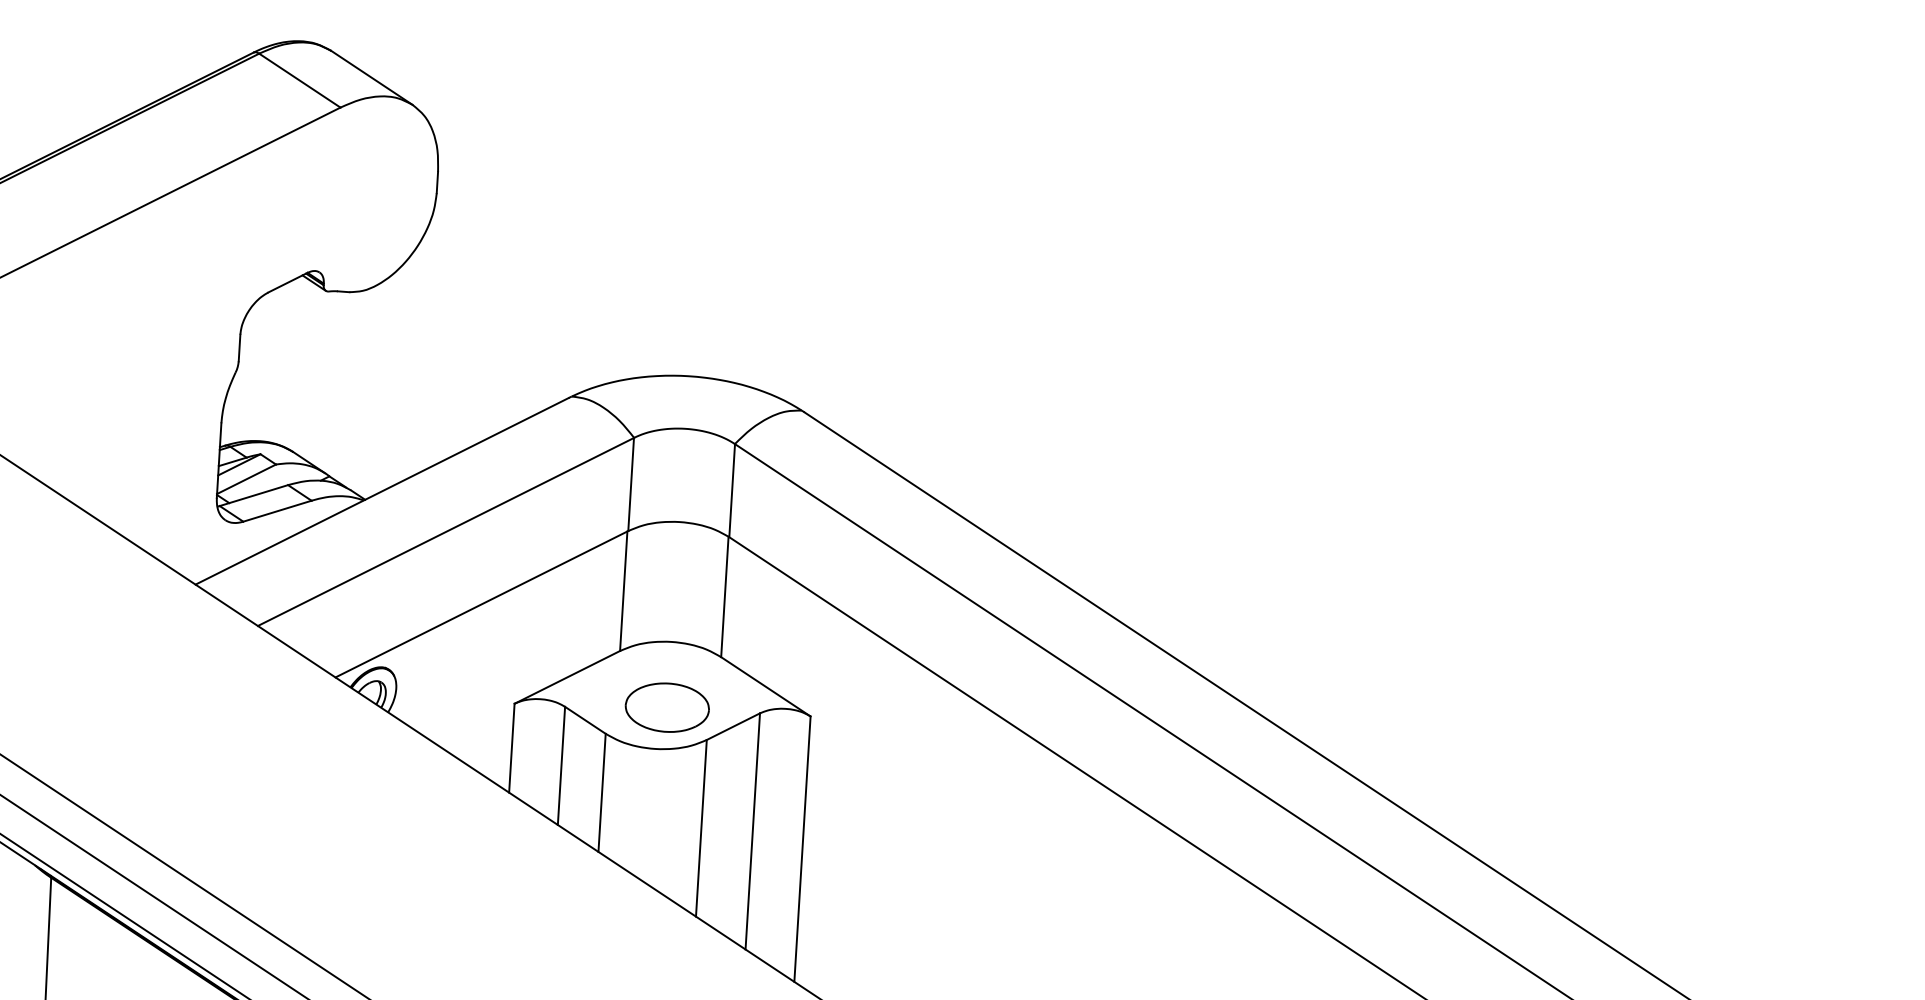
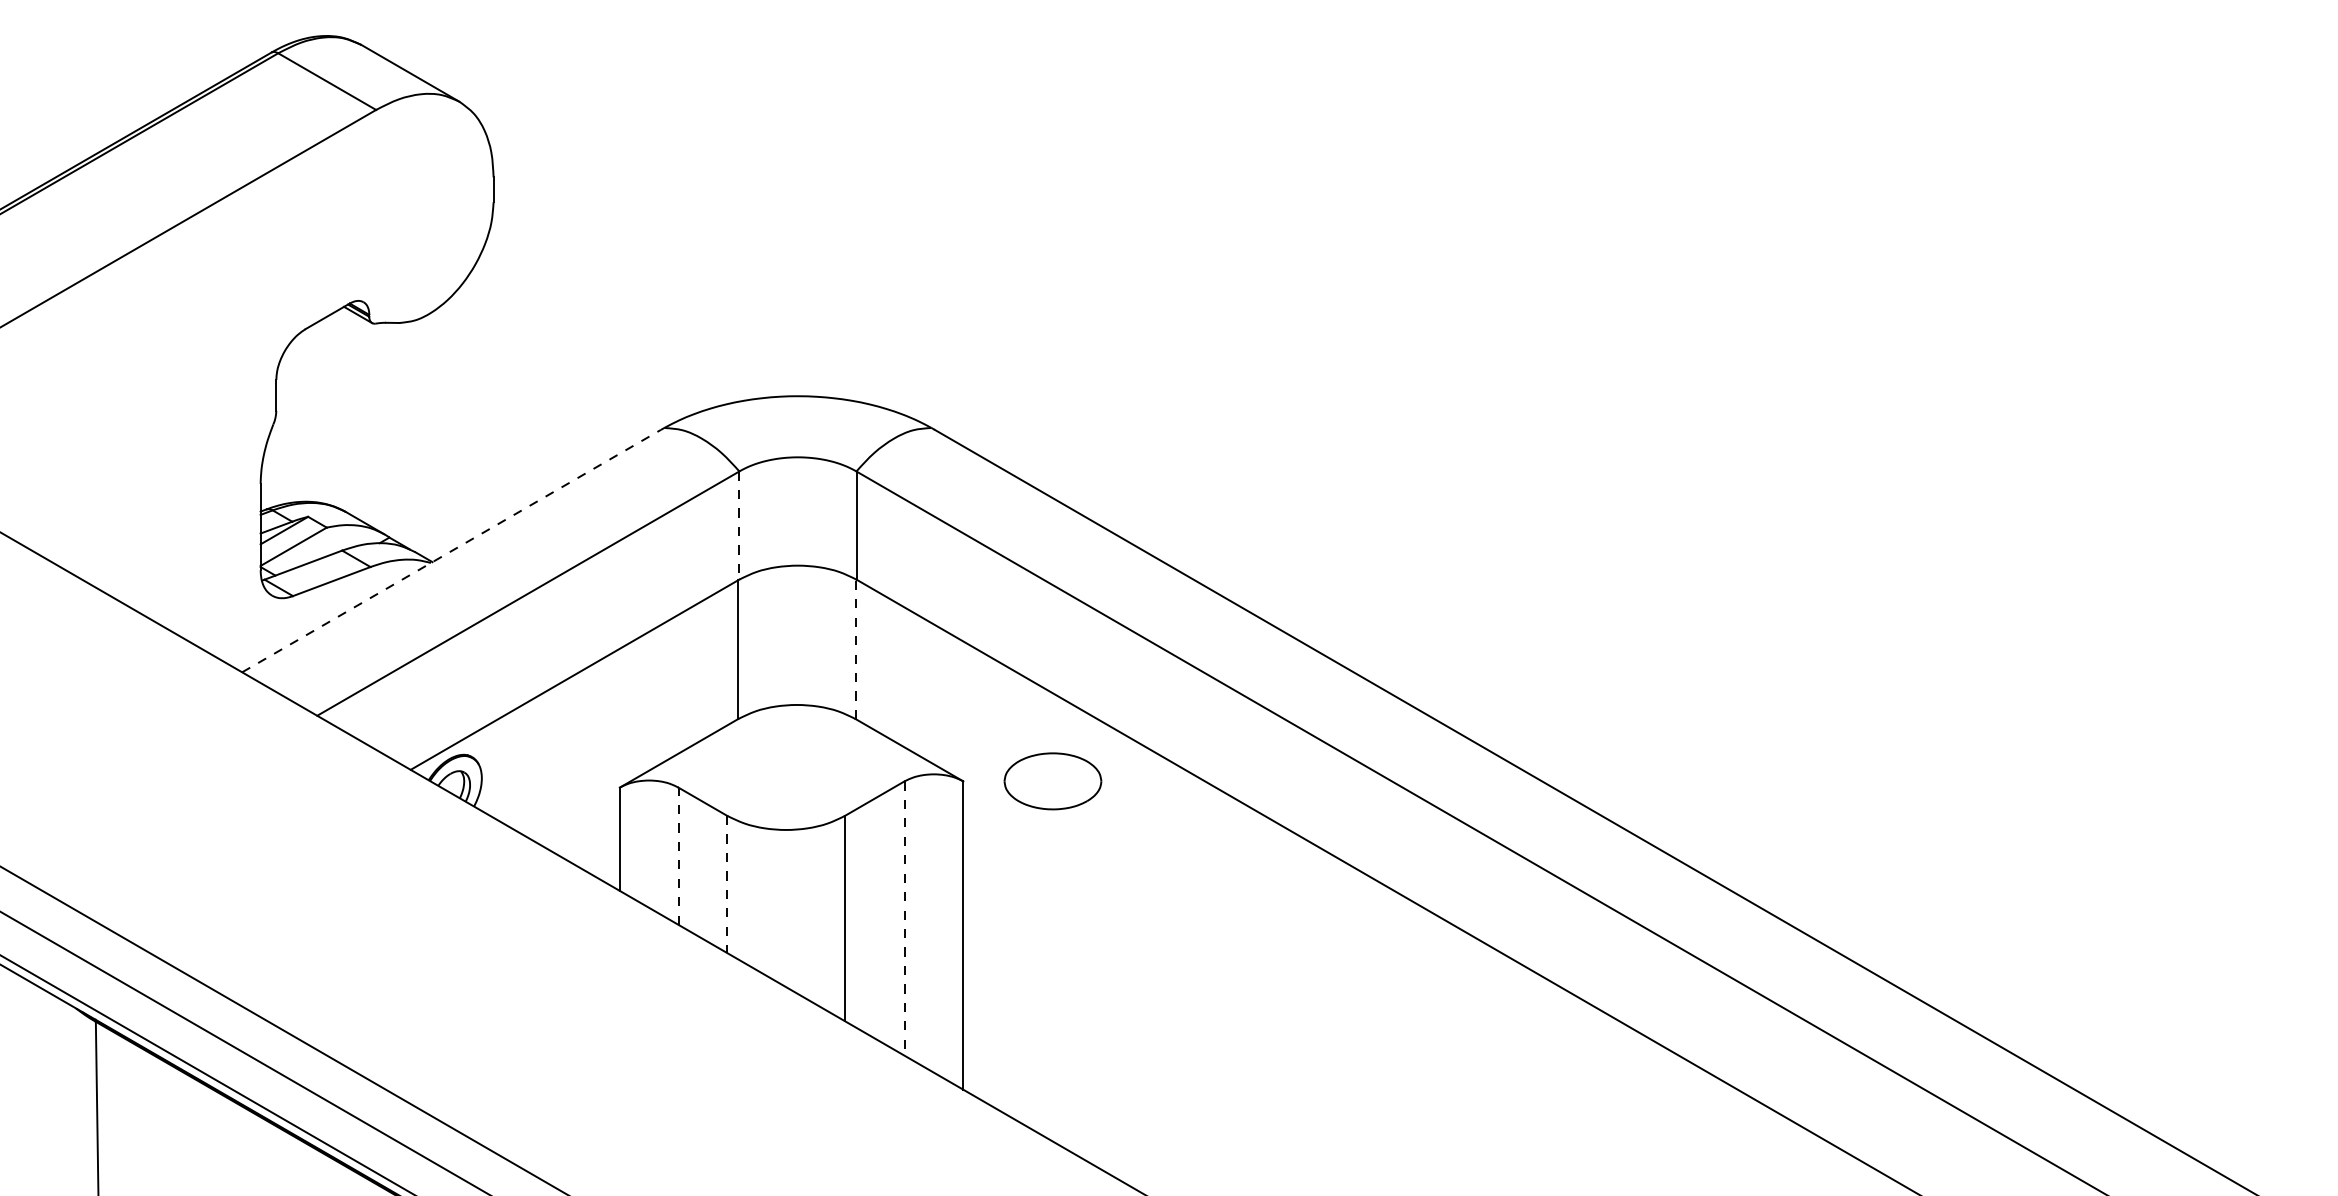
line: (631, 485) -> (739, 526), solid -> dashed
line: (382, 491) -> (451, 551), solid -> dashed
line: (724, 597) -> (855, 649), solid -> dashed
part: (666, 707) -> (1052, 781), moved
line: (561, 766) -> (678, 856), solid -> dashed
line: (602, 792) -> (727, 884), solid -> dashed
line: (752, 832) -> (904, 919), solid -> dashed

